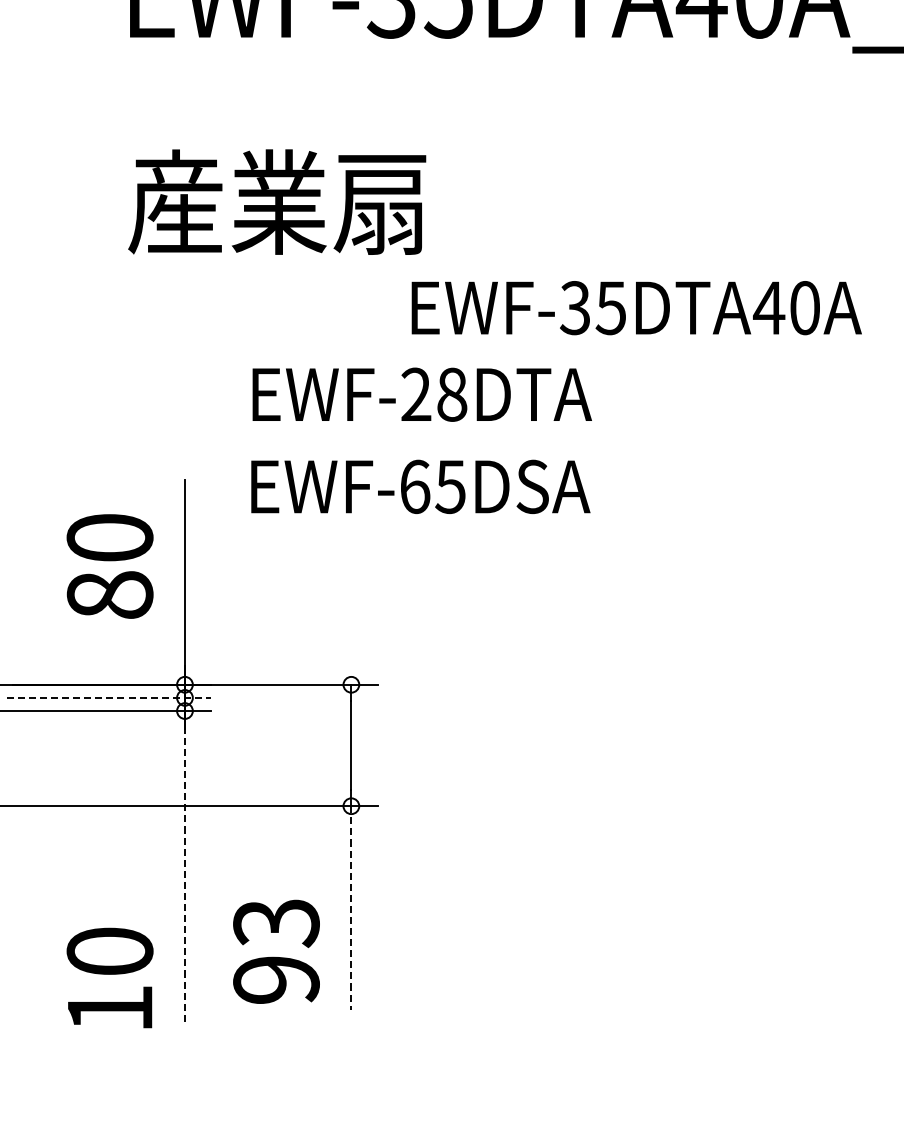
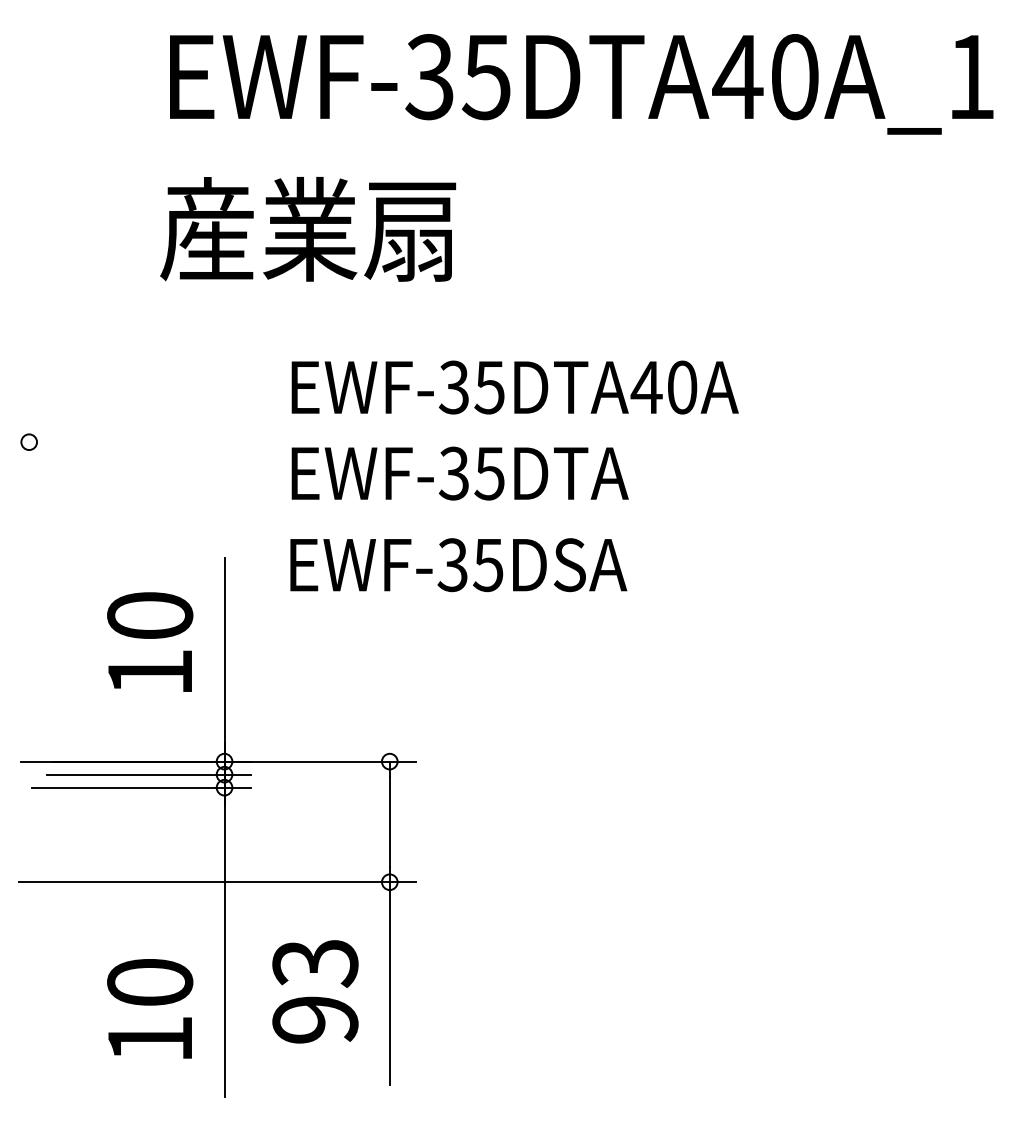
text: (277, 202) -> (308, 229), moved
text: (636, 308) -> (514, 387), moved
text: (433, 394) -> (471, 473), EWF-28DTA -> EWF-35DTA
text: (414, 487) -> (452, 565), EWF-65DSA -> EWF-35DSA
text: (110, 595) -> (150, 672), 80 -> 10
line: (109, 697) -> (149, 774), dashed -> solid
line: (184, 874) -> (224, 950), dashed -> solid
line: (351, 908) -> (389, 983), dashed -> solid
text: (276, 951) -> (315, 991), moved
text: (110, 977) -> (150, 1008), moved

